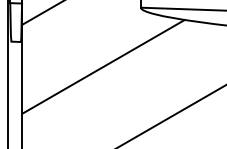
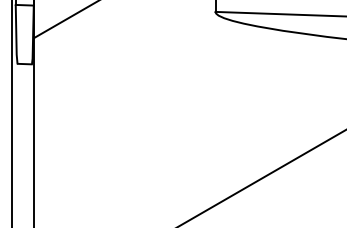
line: (103, 66) -> (158, 101), removed

